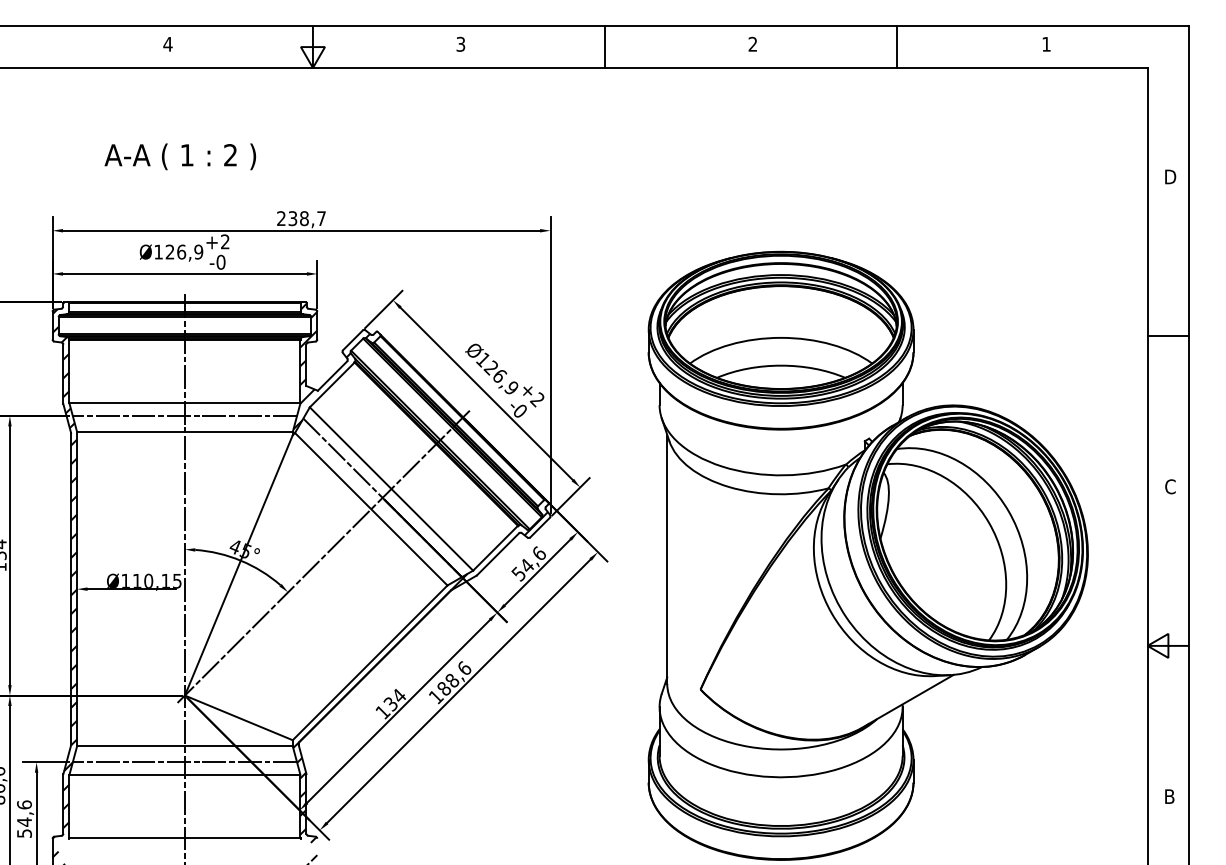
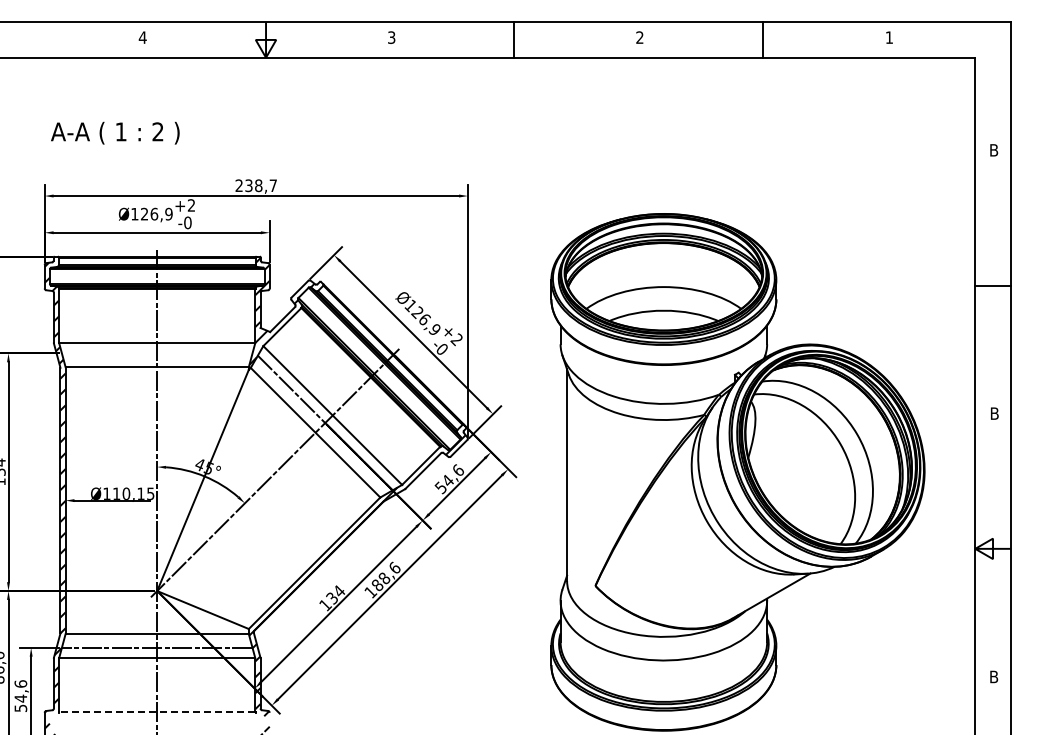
text: (180, 155) -> (115, 132), moved
text: (1171, 177) -> (995, 150), D -> B
line: (184, 416) -> (156, 353), removed
text: (1170, 486) -> (994, 413), C -> B
line: (184, 838) -> (156, 712), solid -> dashed

